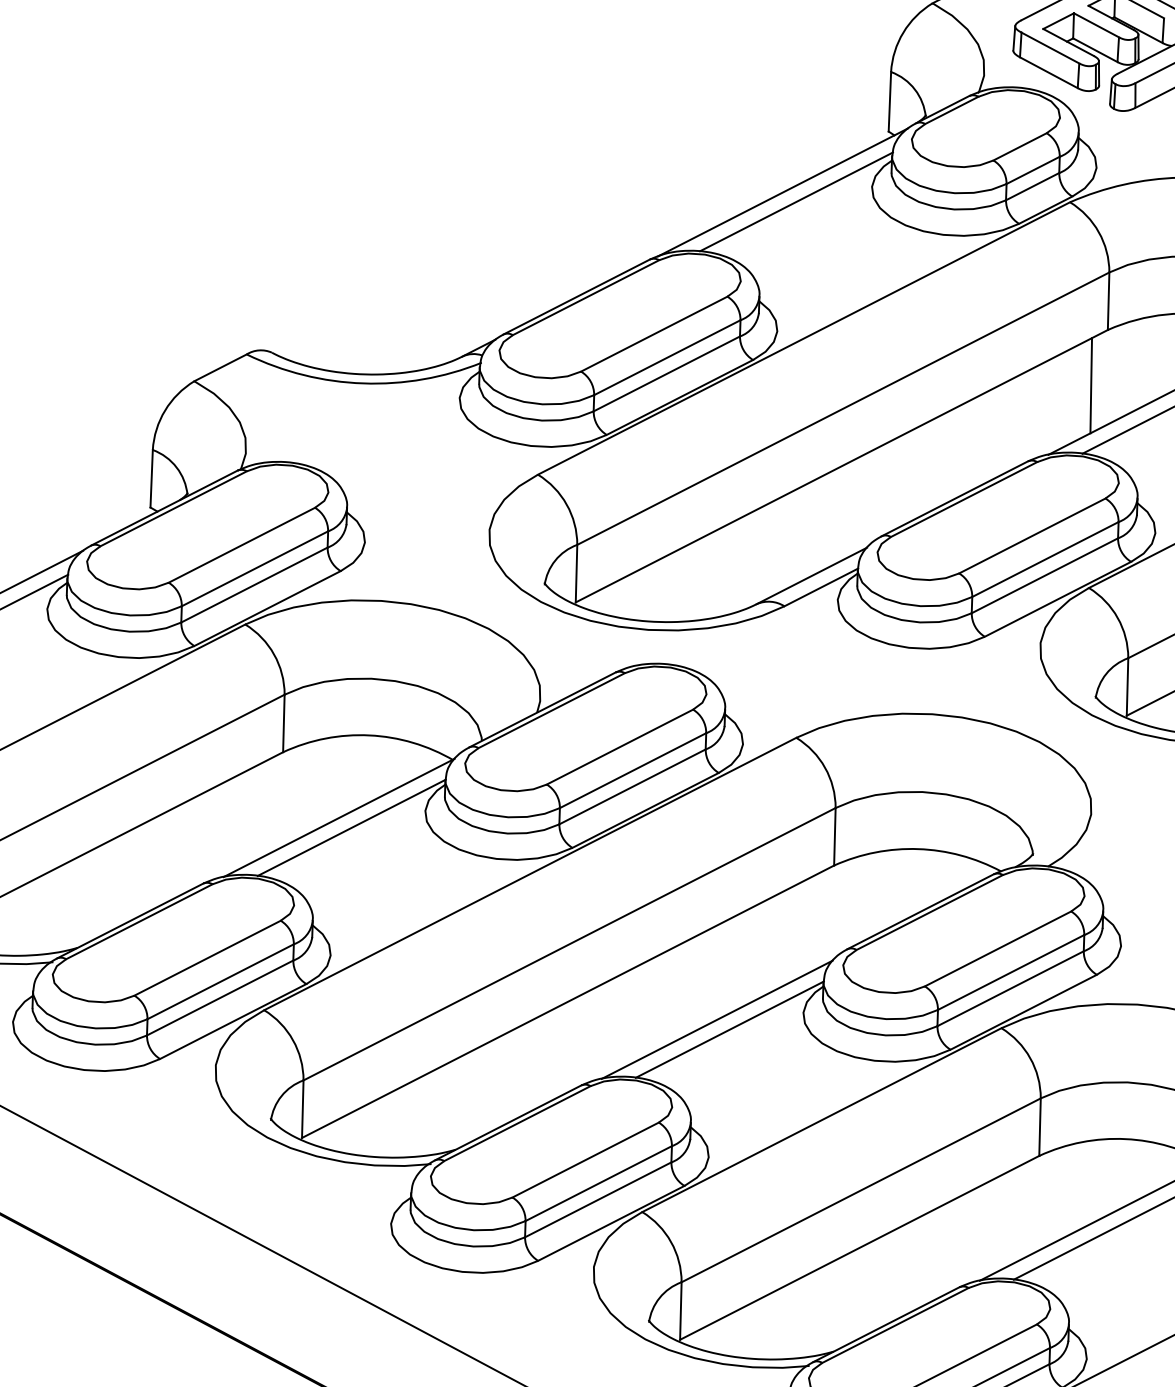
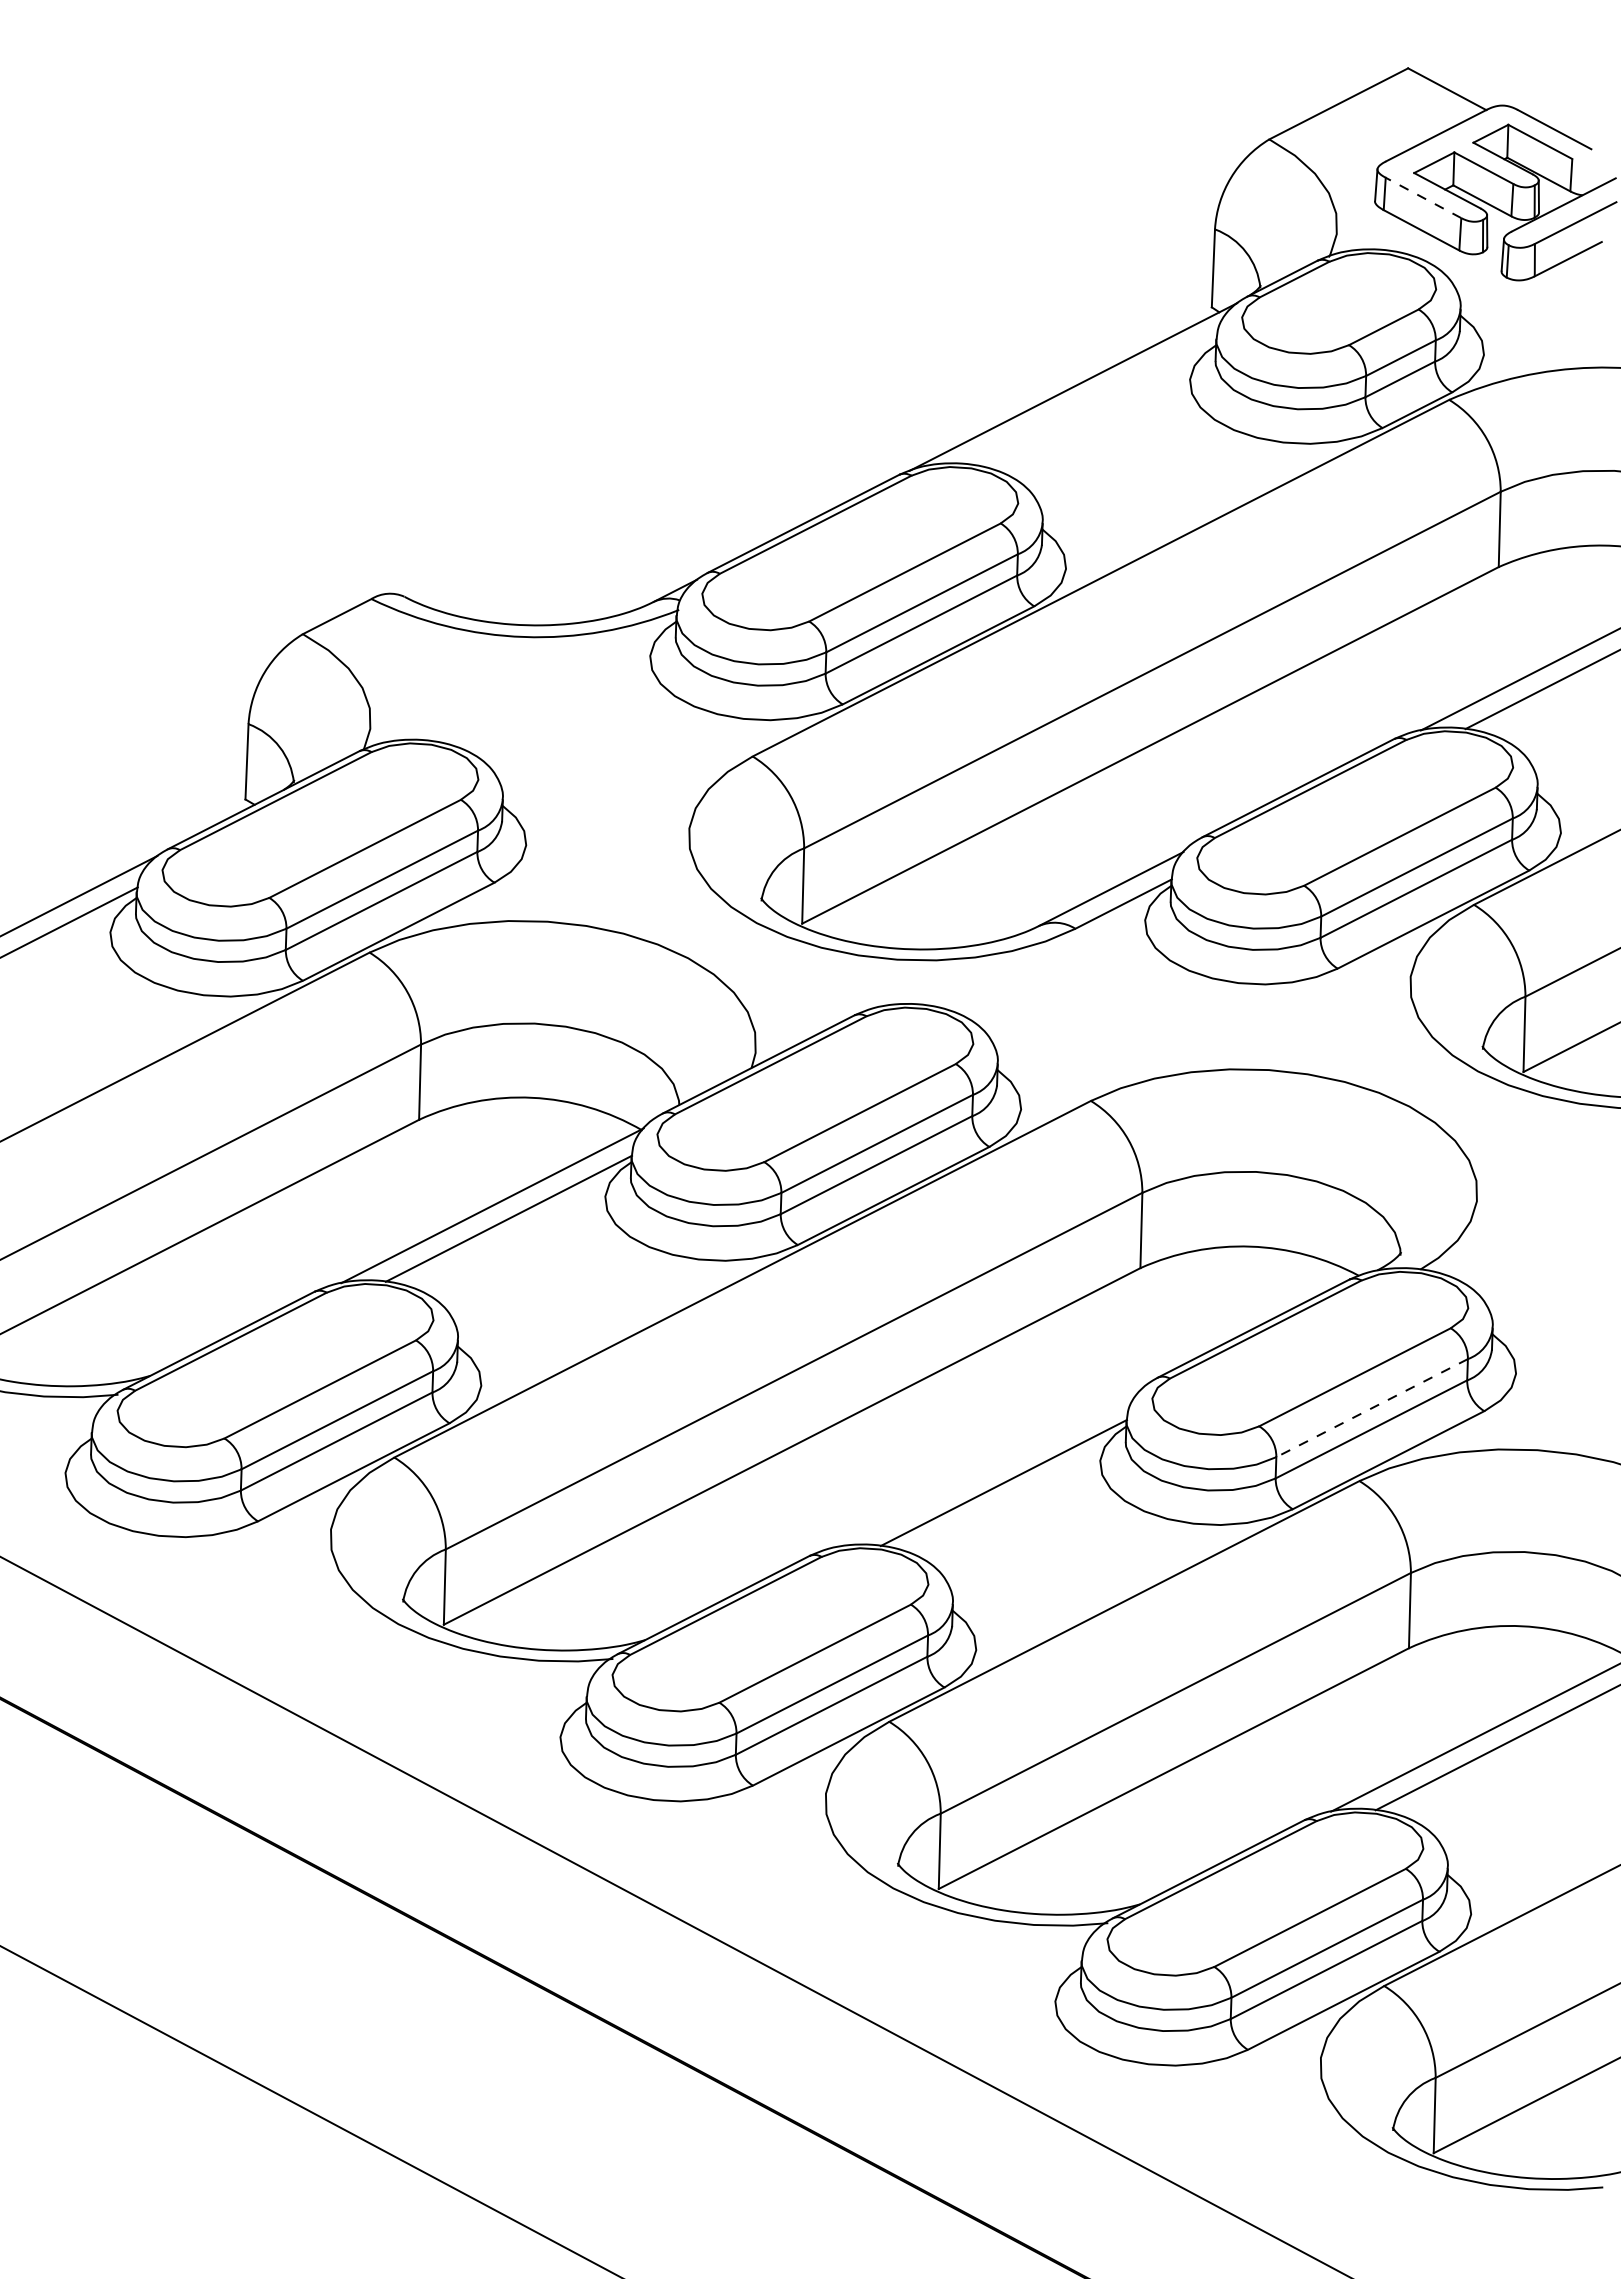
line: (1050, 47) -> (1423, 197), solid -> dashed
line: (796, 201) -> (1090, 399), removed
line: (1090, 385) -> (1476, 639), removed
line: (1011, 972) -> (1372, 1408), solid -> dashed
line: (717, 1019) -> (987, 1469), removed

